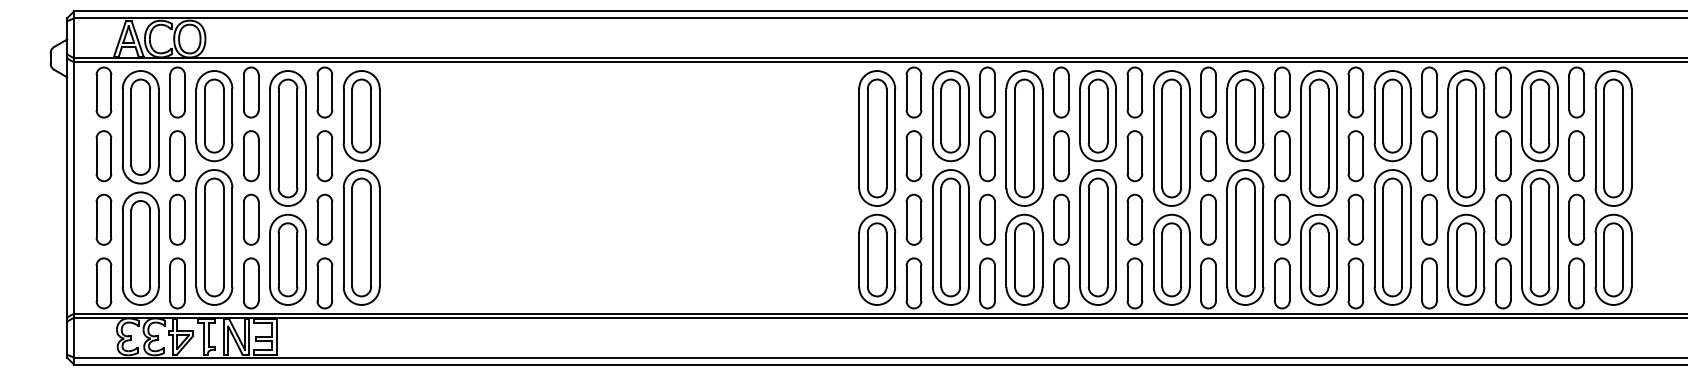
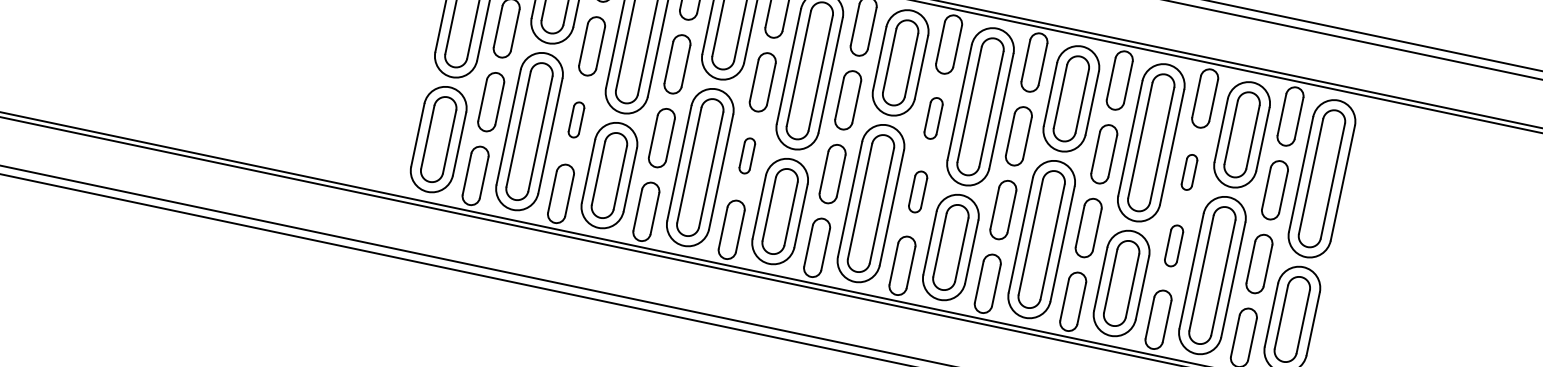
part: (1282, 156) -> (933, 118), size x0.7
part: (1502, 156) -> (1188, 172), size x0.6
part: (987, 219) -> (576, 119), size x0.6
part: (1134, 219) -> (746, 155), size x0.6
part: (1282, 219) -> (918, 191), size x0.7
part: (1502, 219) -> (1173, 245), size x0.7

